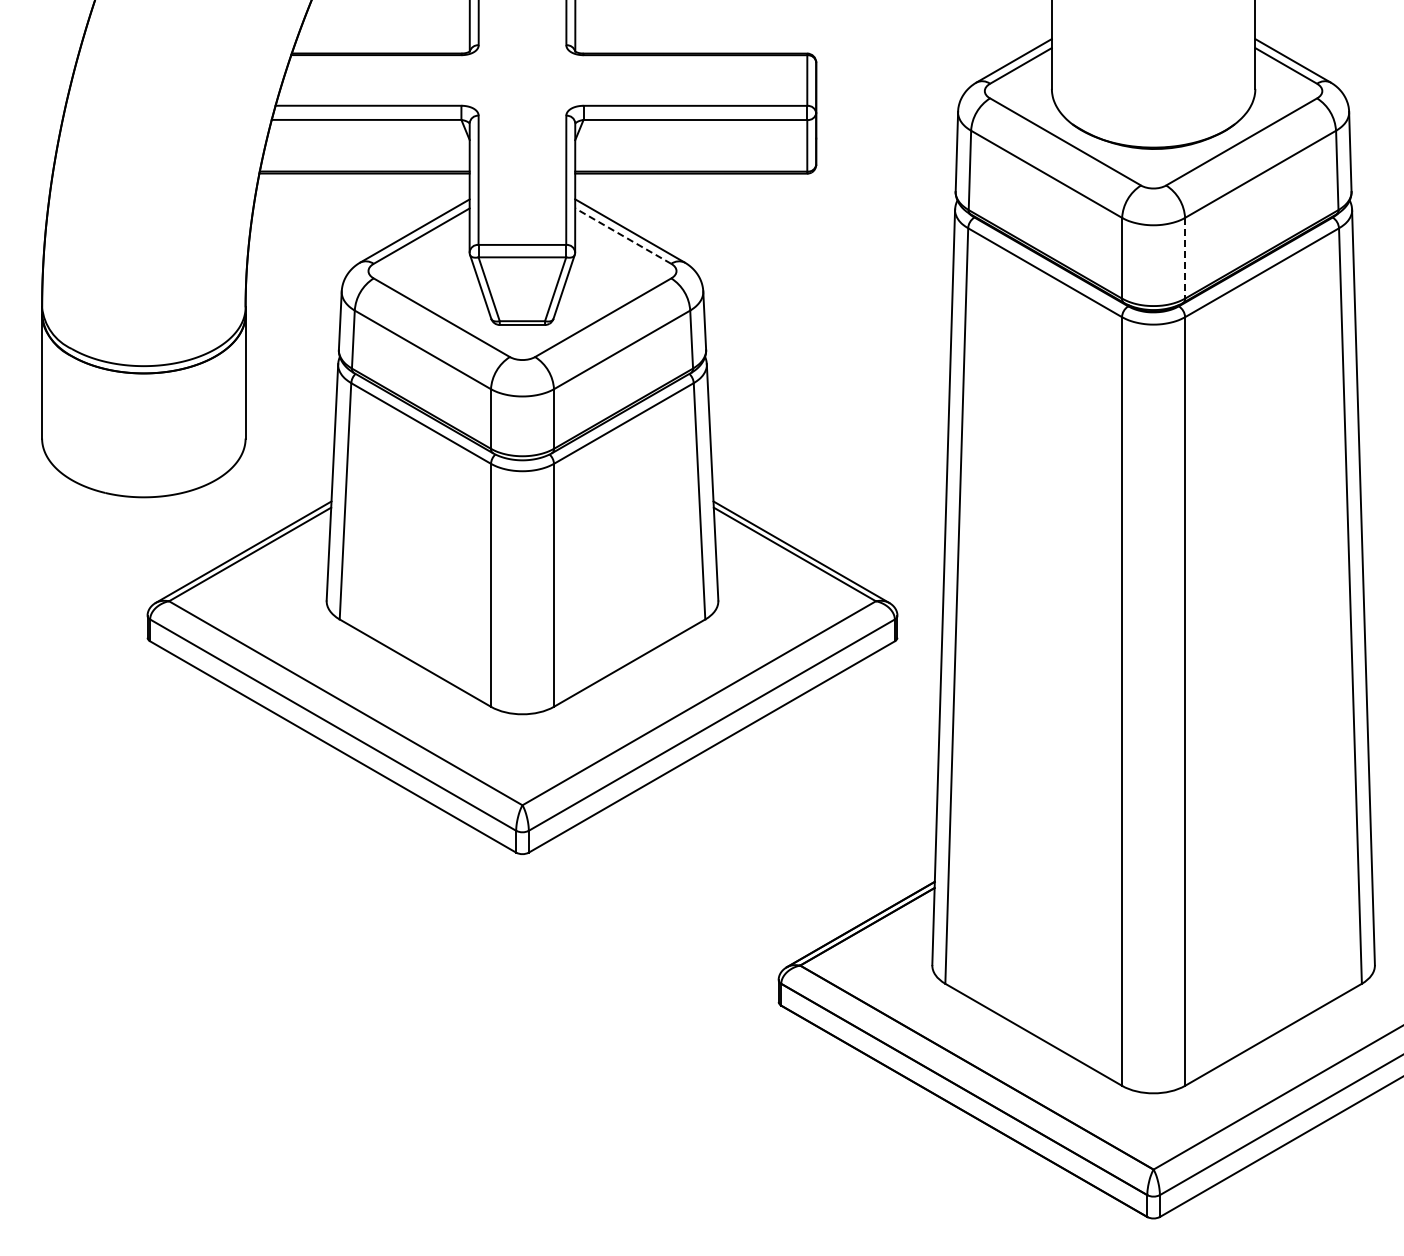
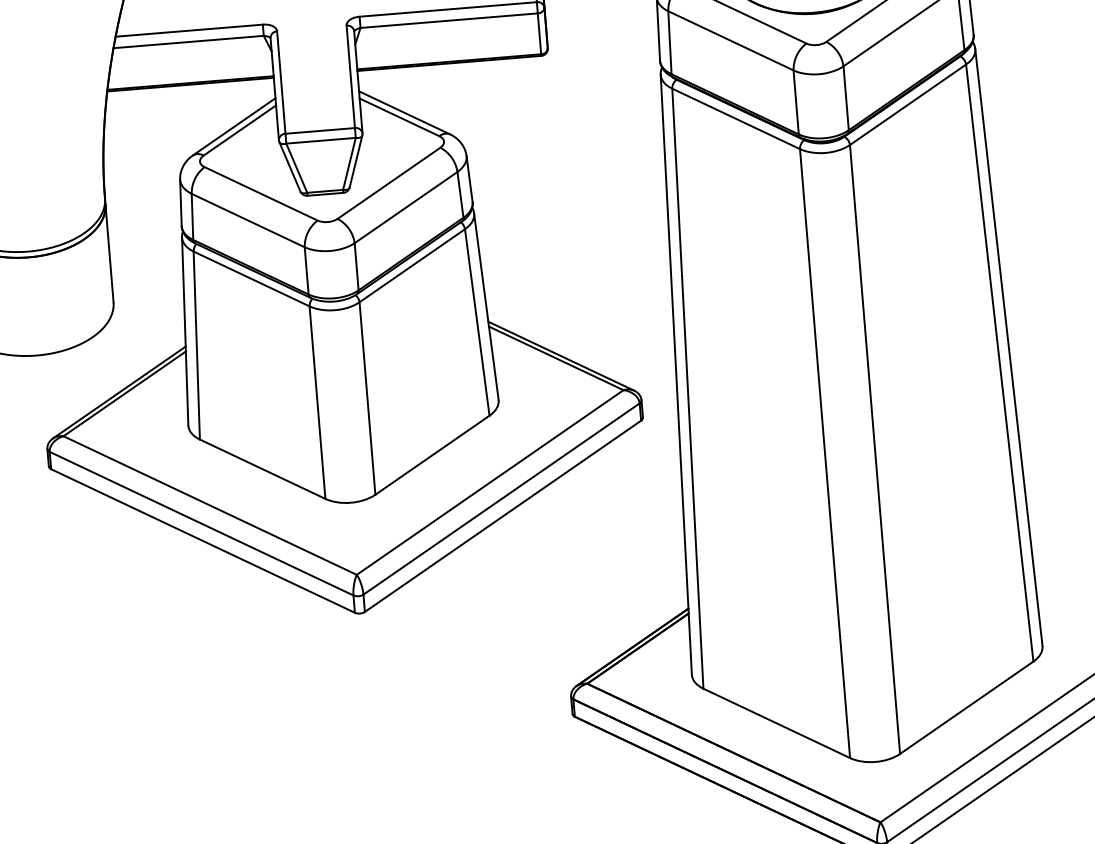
line: (622, 235) -> (398, 116), dashed -> solid
line: (1185, 258) -> (846, 98), dashed -> solid

